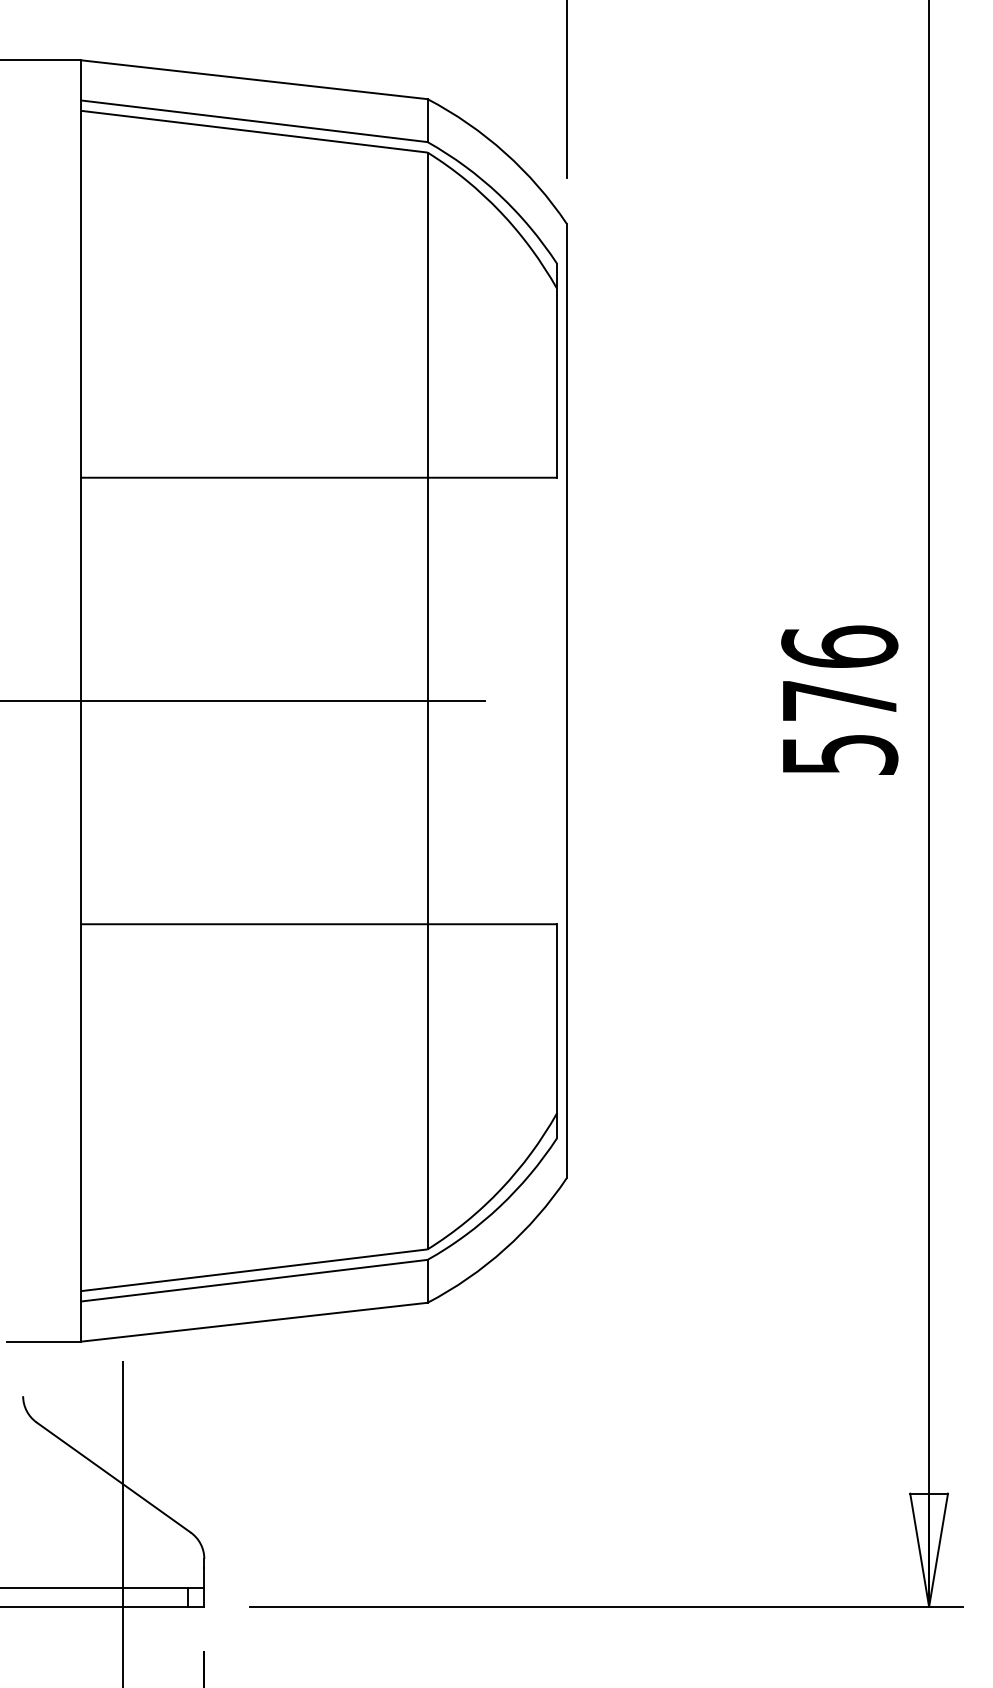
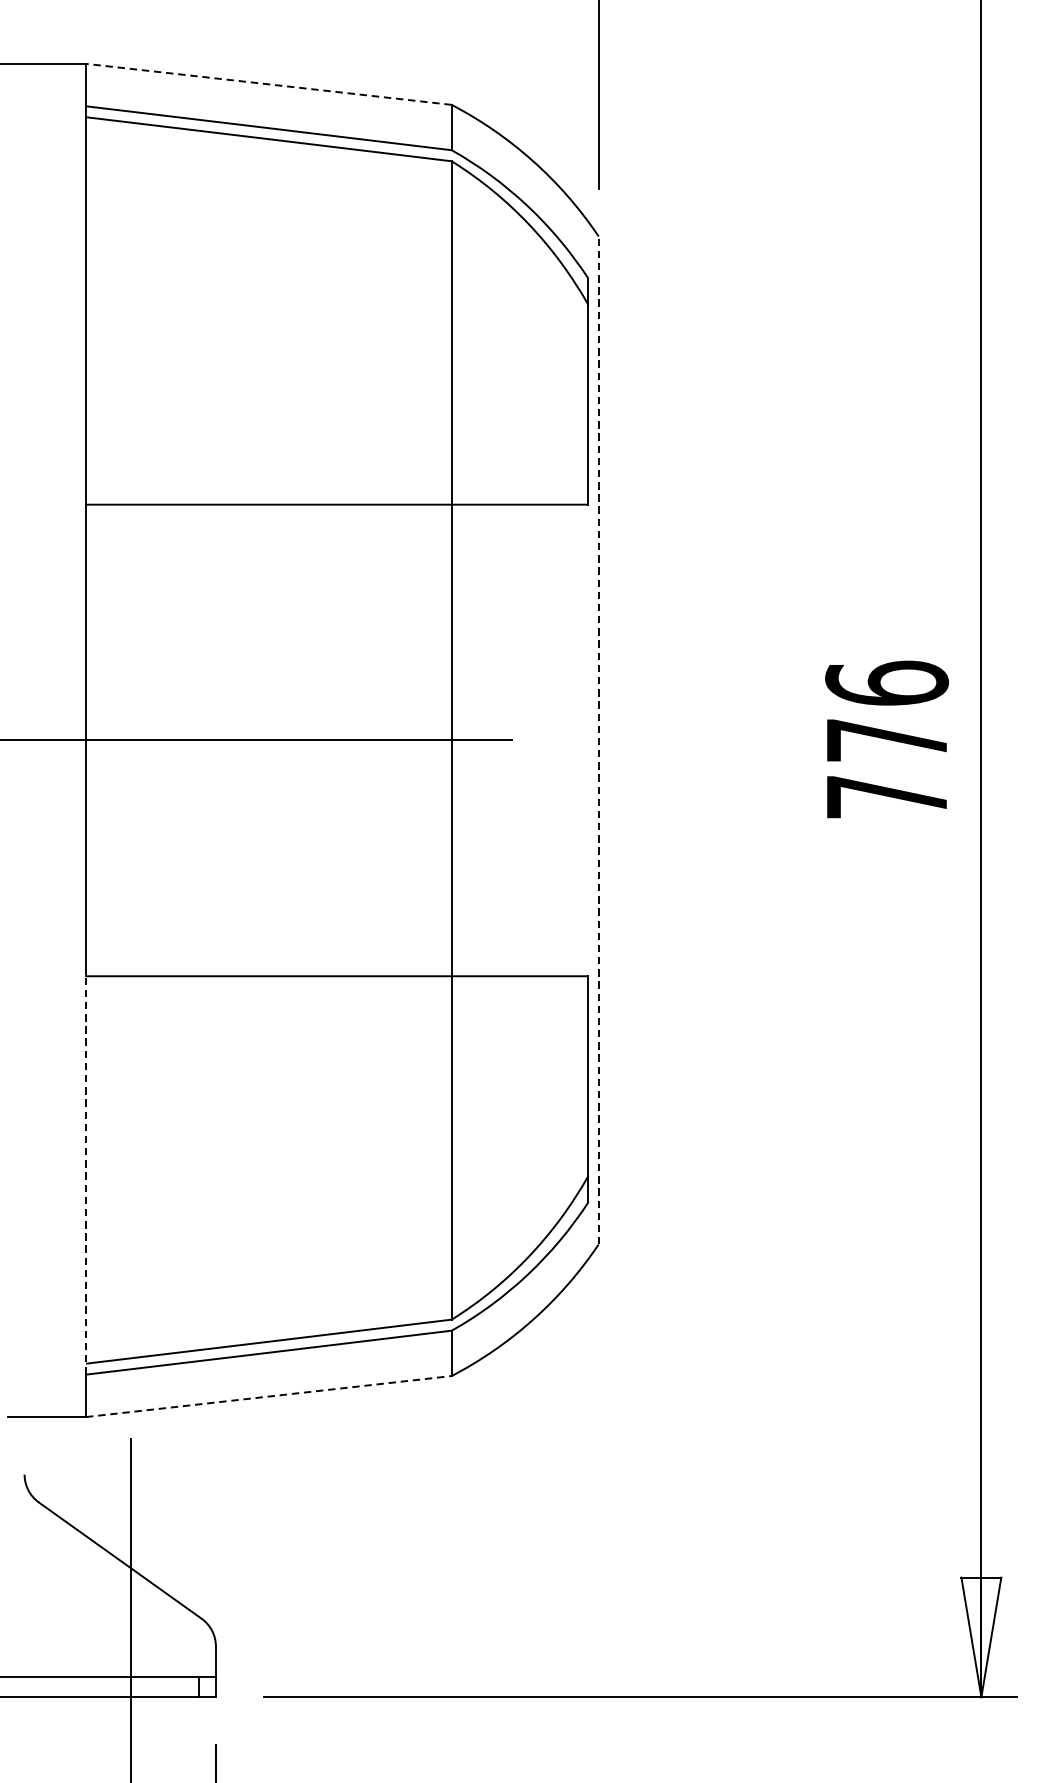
line: (253, 79) -> (267, 84), solid -> dashed
line: (566, 700) -> (598, 739), solid -> dashed
text: (840, 754) -> (887, 796), 576 -> 776
line: (81, 1112) -> (86, 1175), solid -> dashed
line: (254, 1322) -> (268, 1396), solid -> dashed

